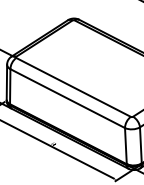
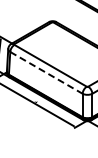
line: (67, 98) -> (46, 72), solid -> dashed

